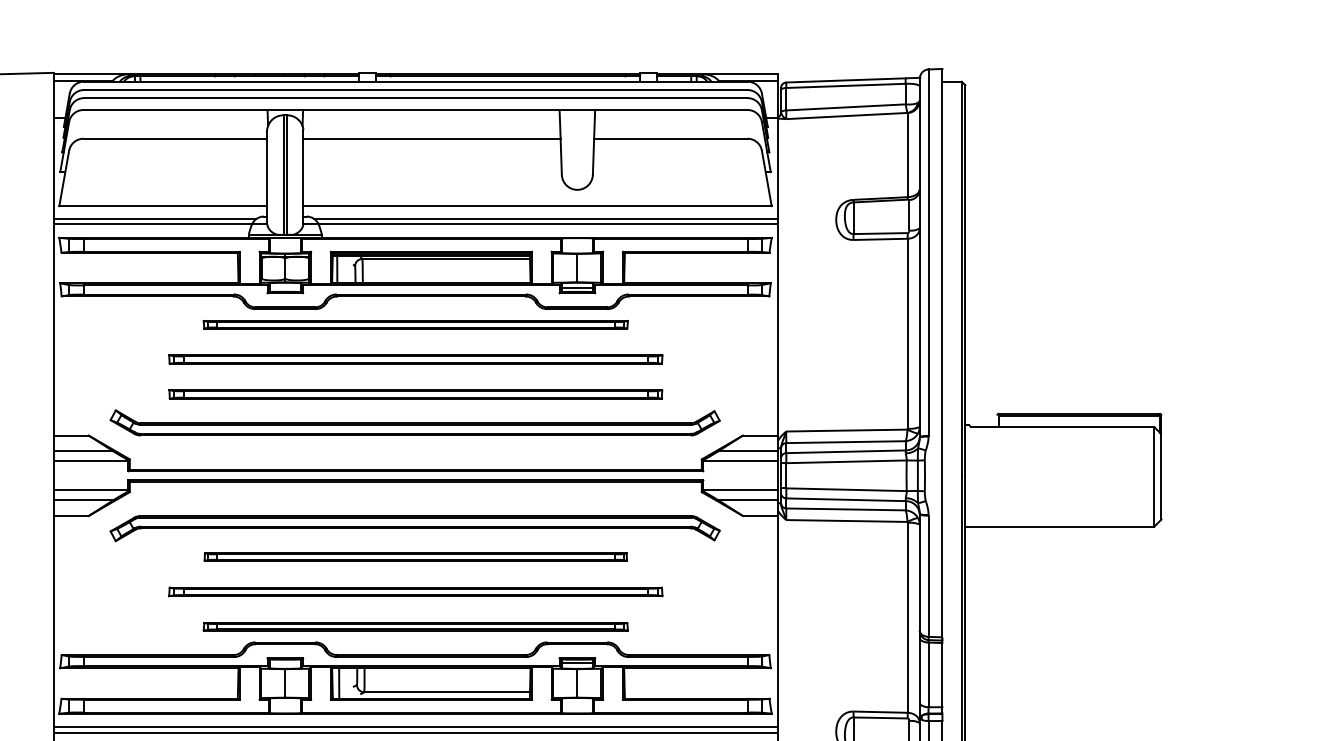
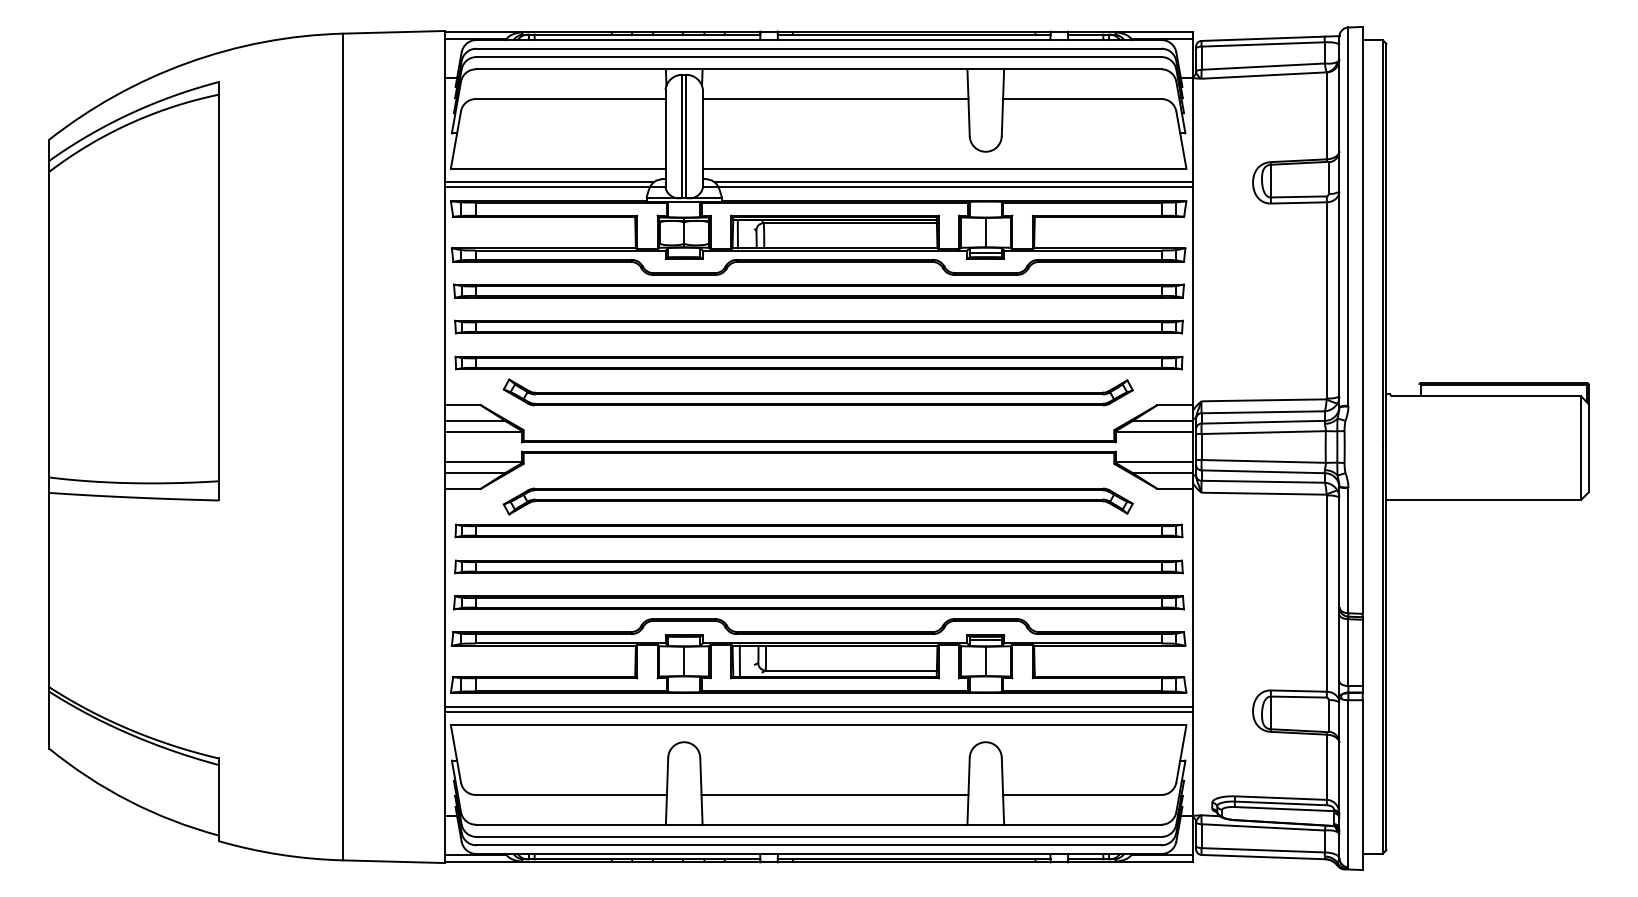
part: (415, 324) -> (818, 290), size x1.67
part: (415, 359) -> (818, 326), size x1.43
part: (415, 393) -> (818, 362), size x1.43
part: (415, 556) -> (818, 530), size x1.67
part: (415, 591) -> (818, 566), size x1.43
part: (415, 626) -> (818, 602), size x1.67

